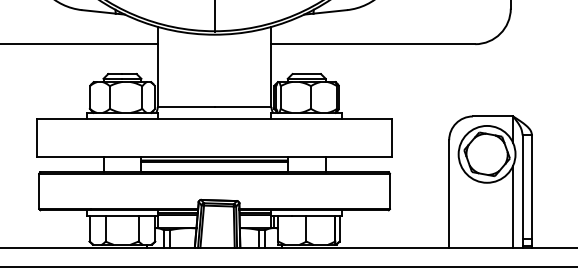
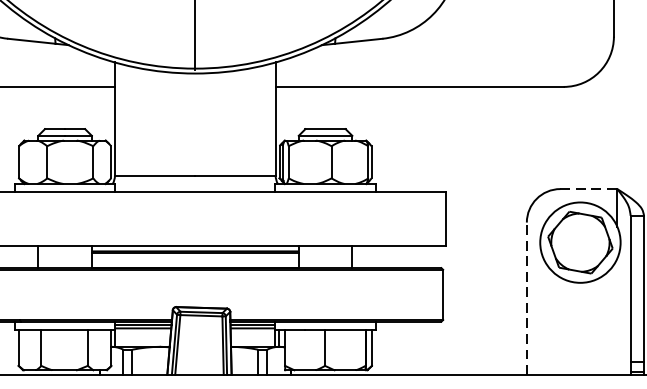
line: (493, 116) -> (589, 189), solid -> dashed
line: (449, 194) -> (527, 299), solid -> dashed
line: (513, 206) -> (617, 316), removed

